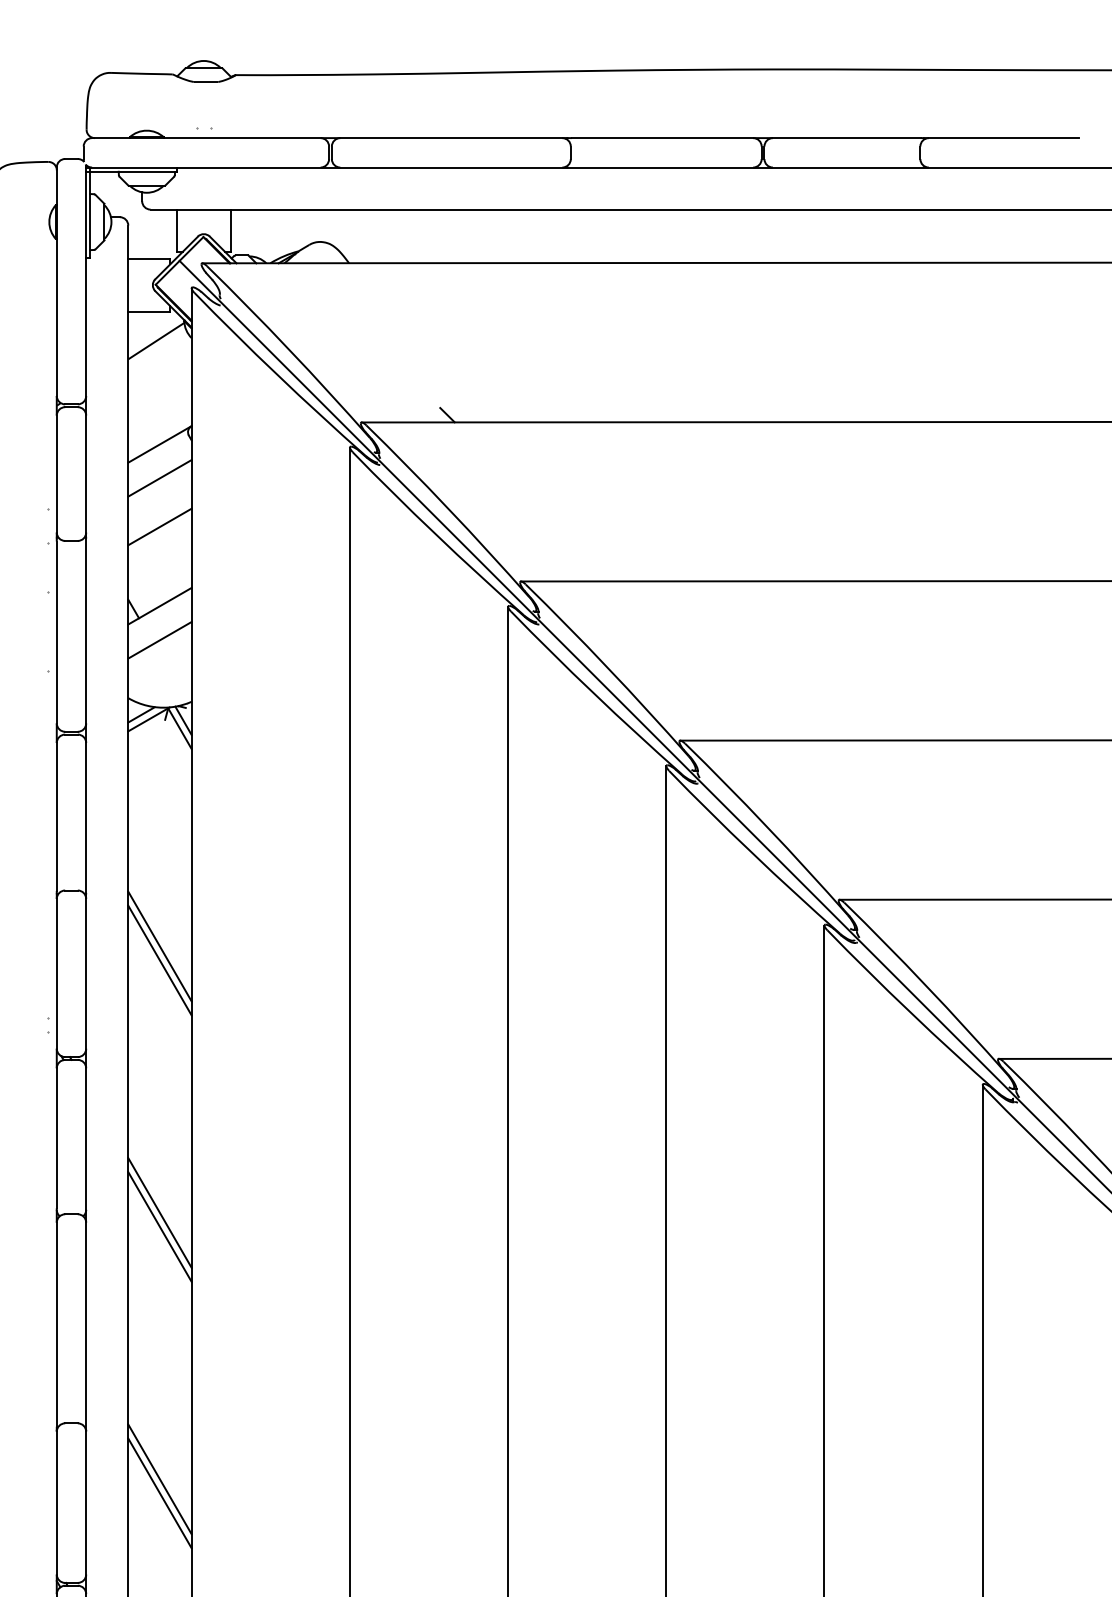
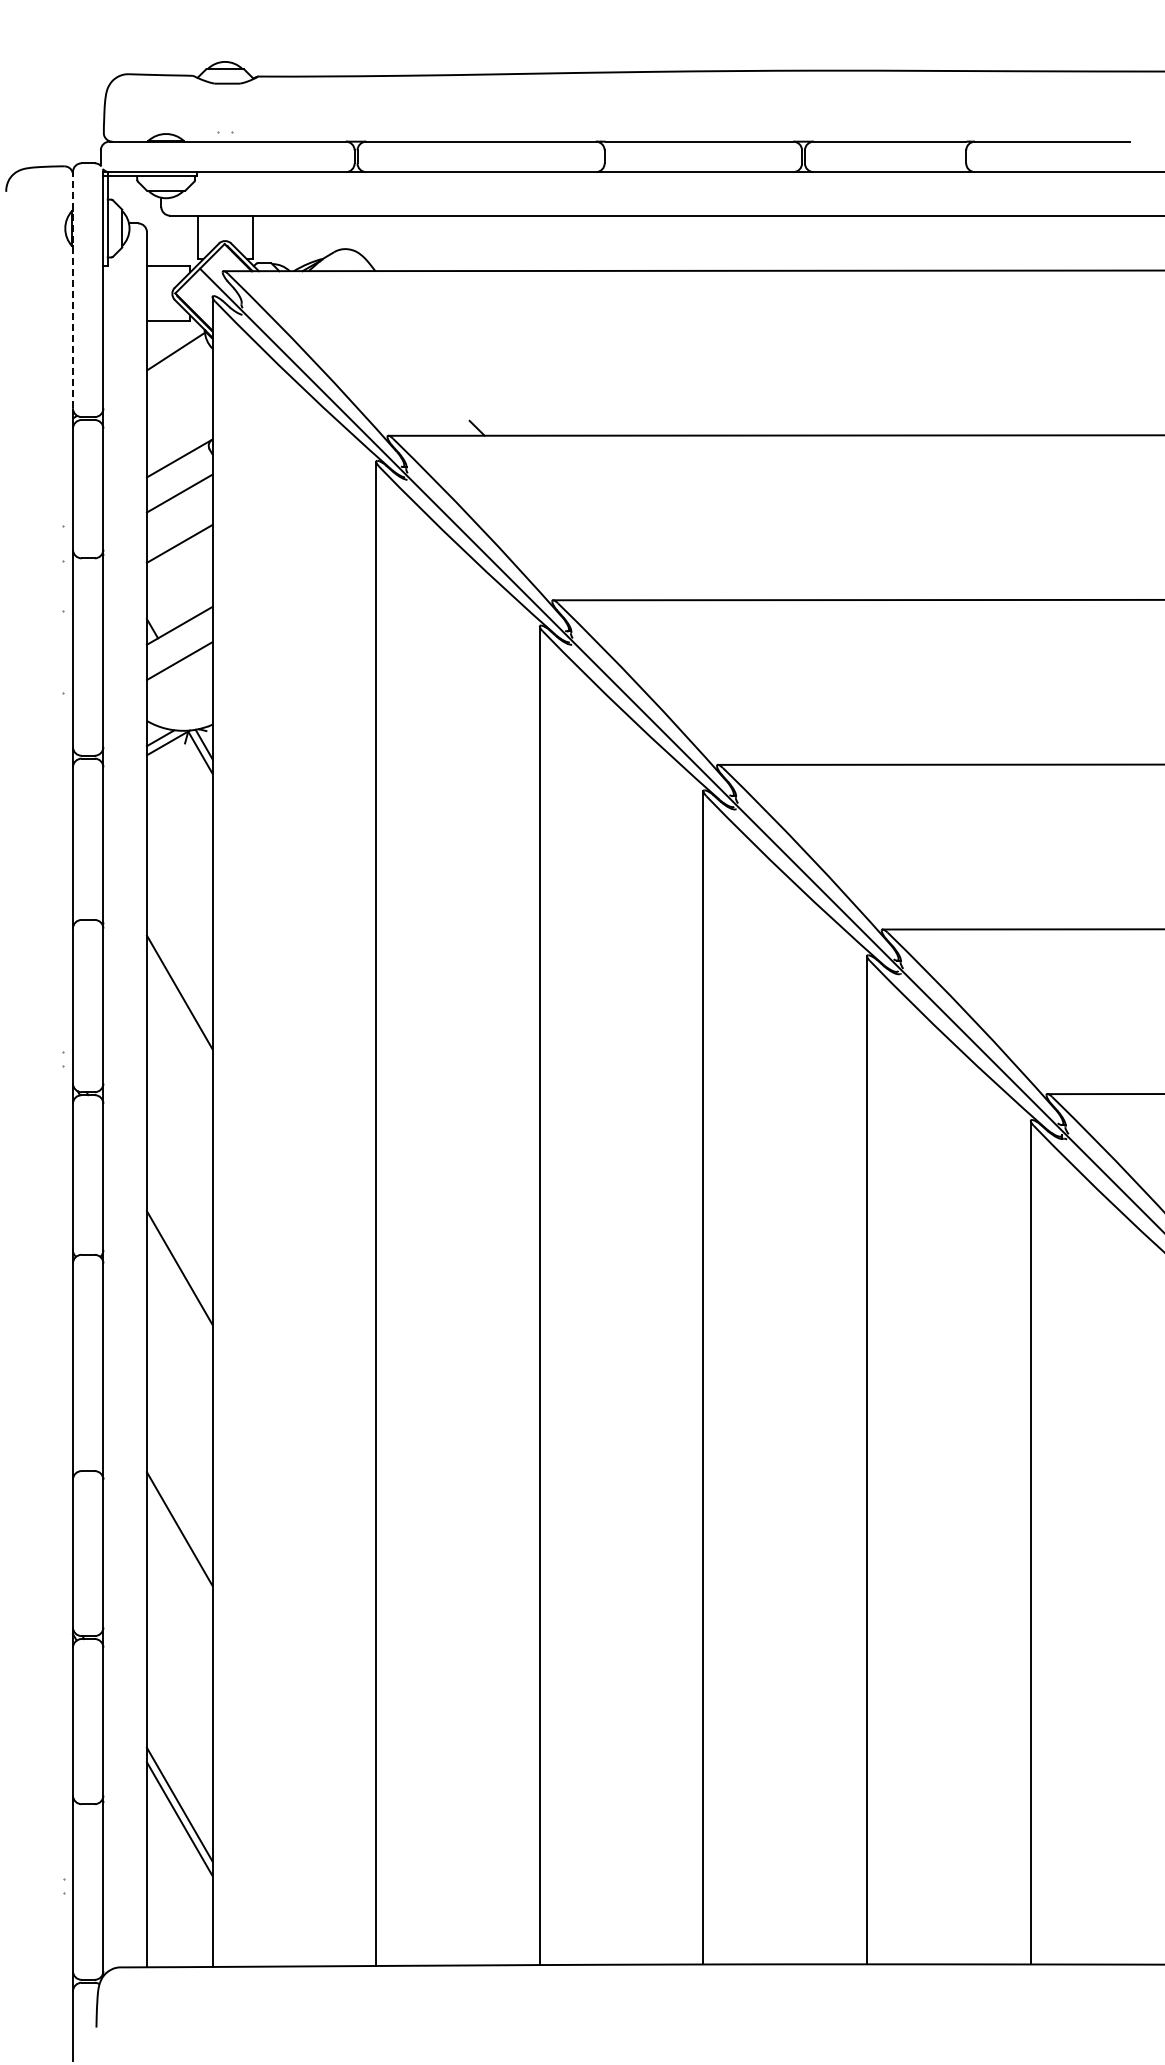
line: (56, 281) -> (72, 289), solid -> dashed
line: (159, 946) -> (179, 977), removed
line: (159, 1213) -> (179, 1253), removed
line: (159, 1493) -> (179, 1543), removed

